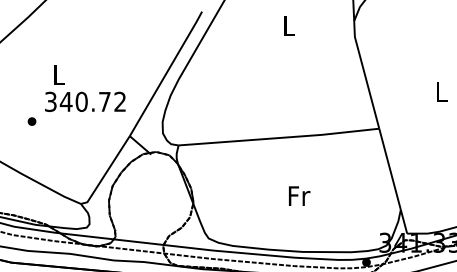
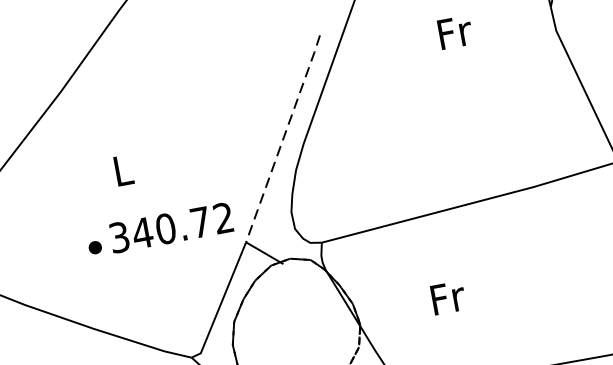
text: (289, 25) -> (454, 31), L -> Fr
line: (166, 73) -> (283, 138), solid -> dashed
text: (85, 101) -> (171, 227), moved
text: (299, 195) -> (448, 296), moved

